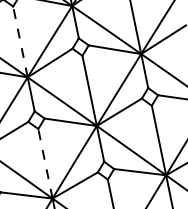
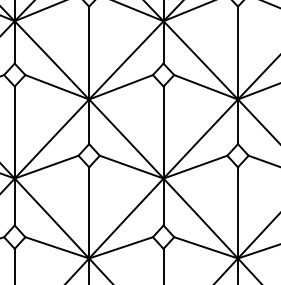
line: (20, 41) -> (89, 52), dashed -> solid
line: (45, 163) -> (89, 212), dashed -> solid

